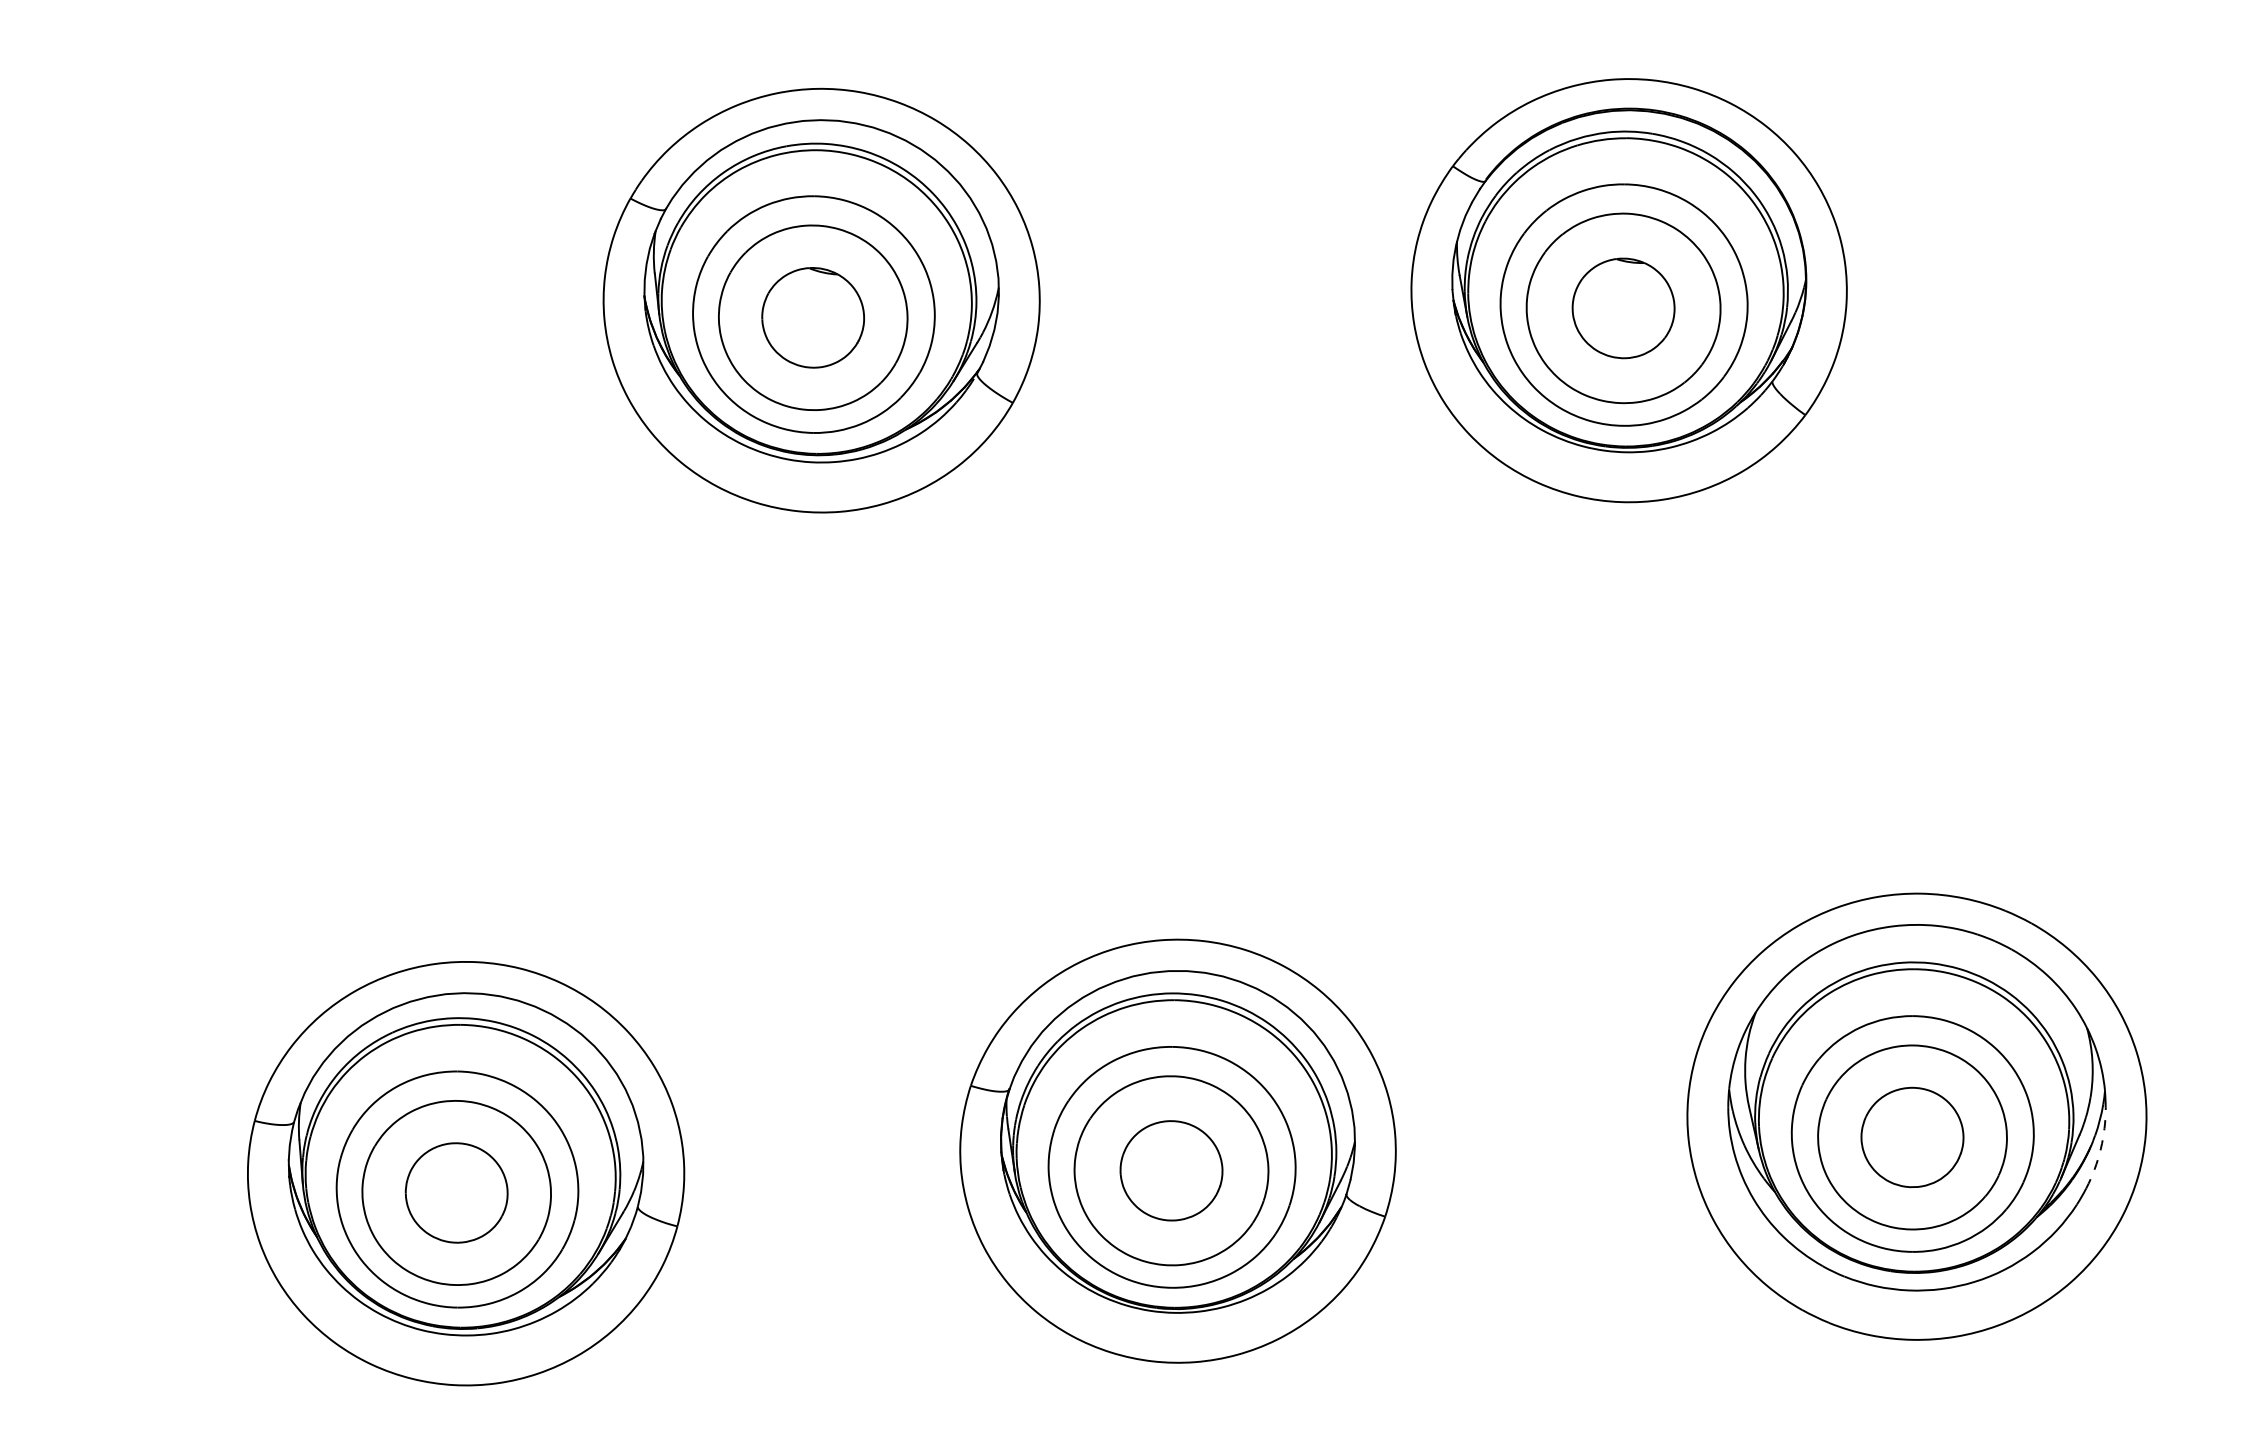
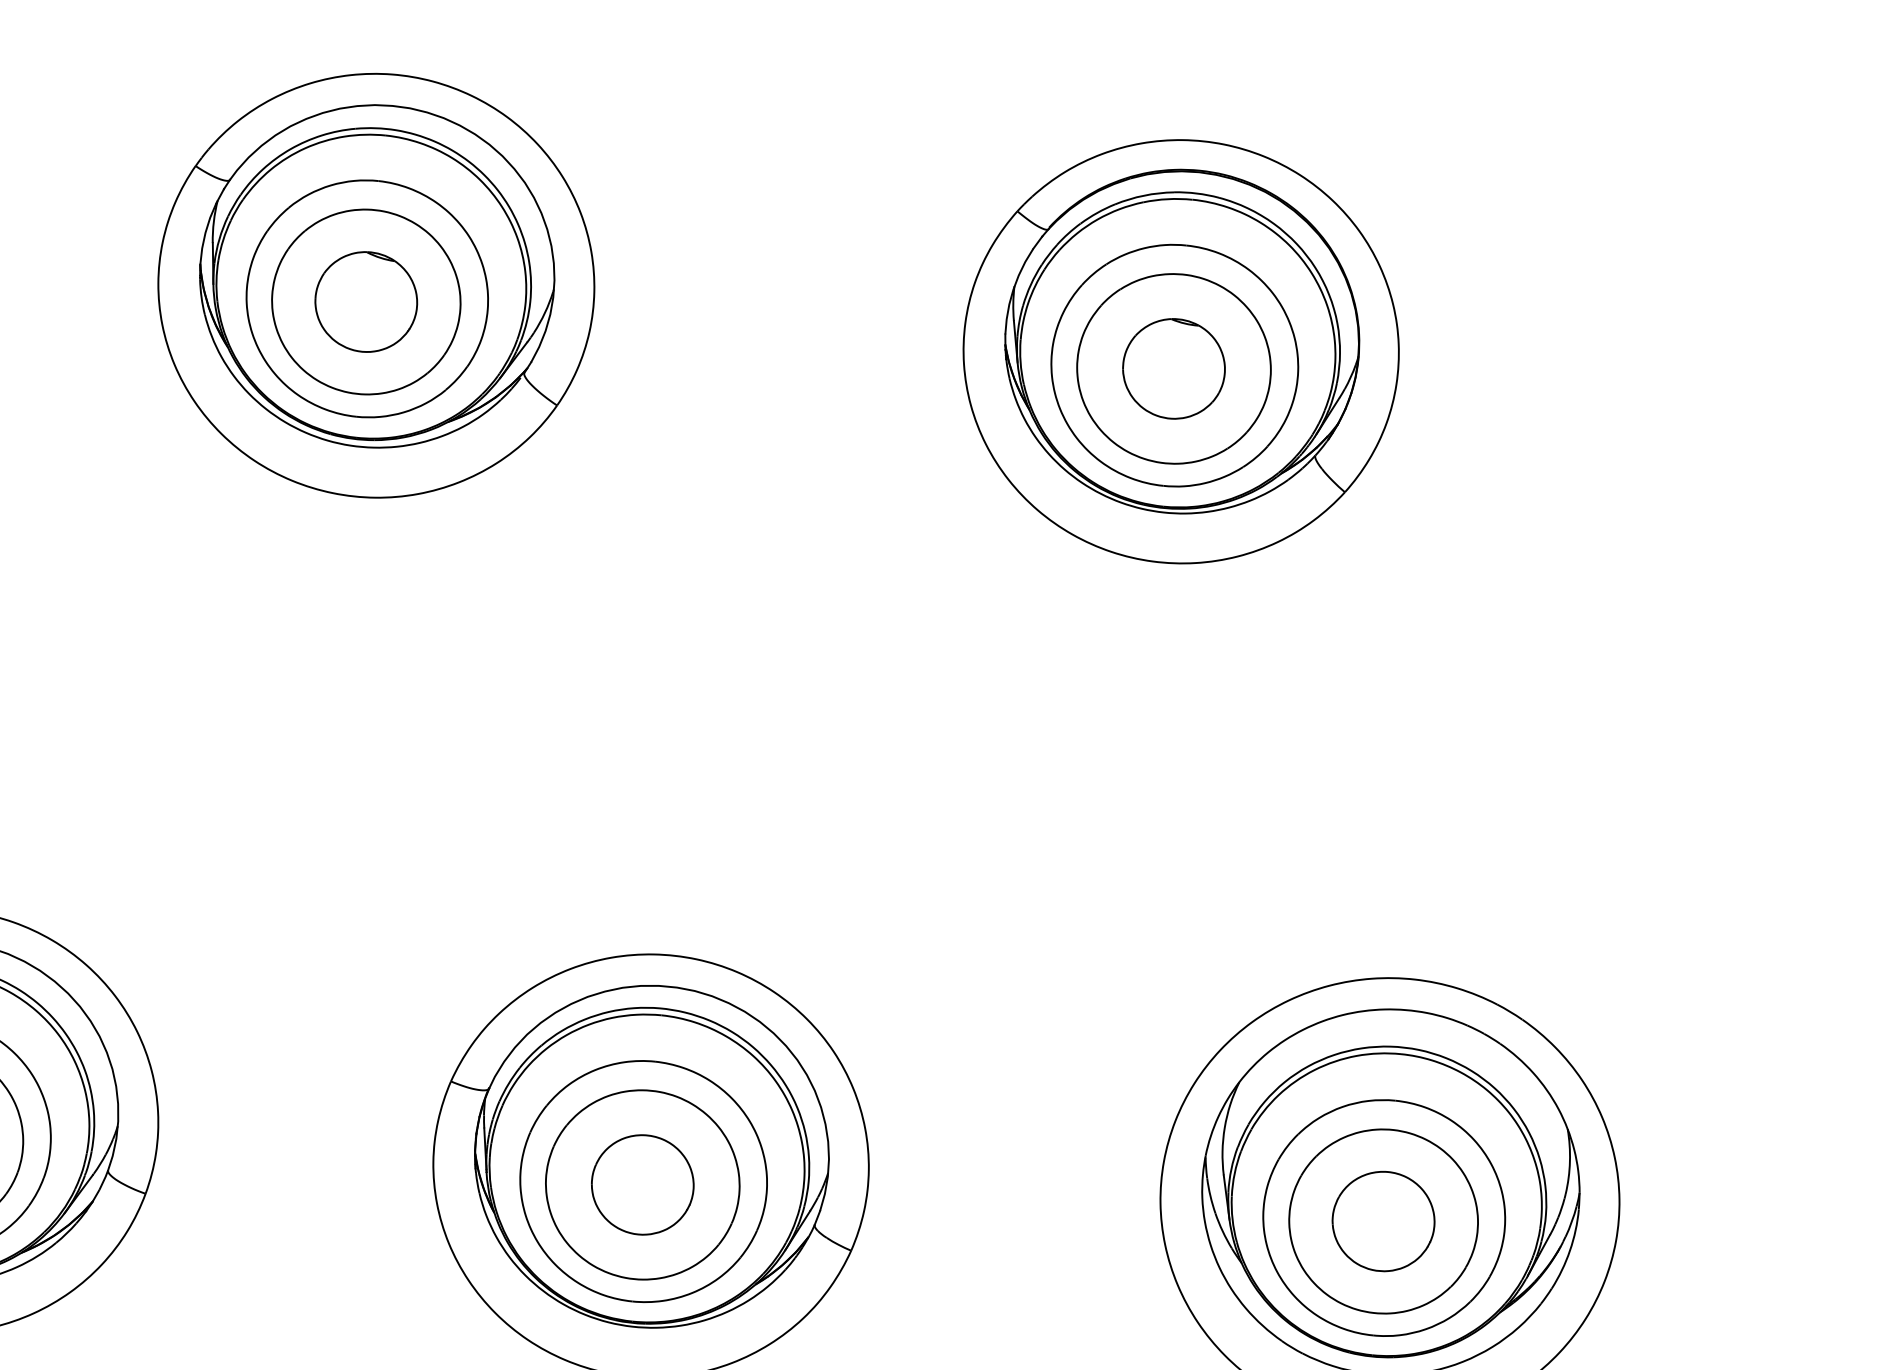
arc: (2100, 1148) -> (1569, 1250), dashed -> solid

